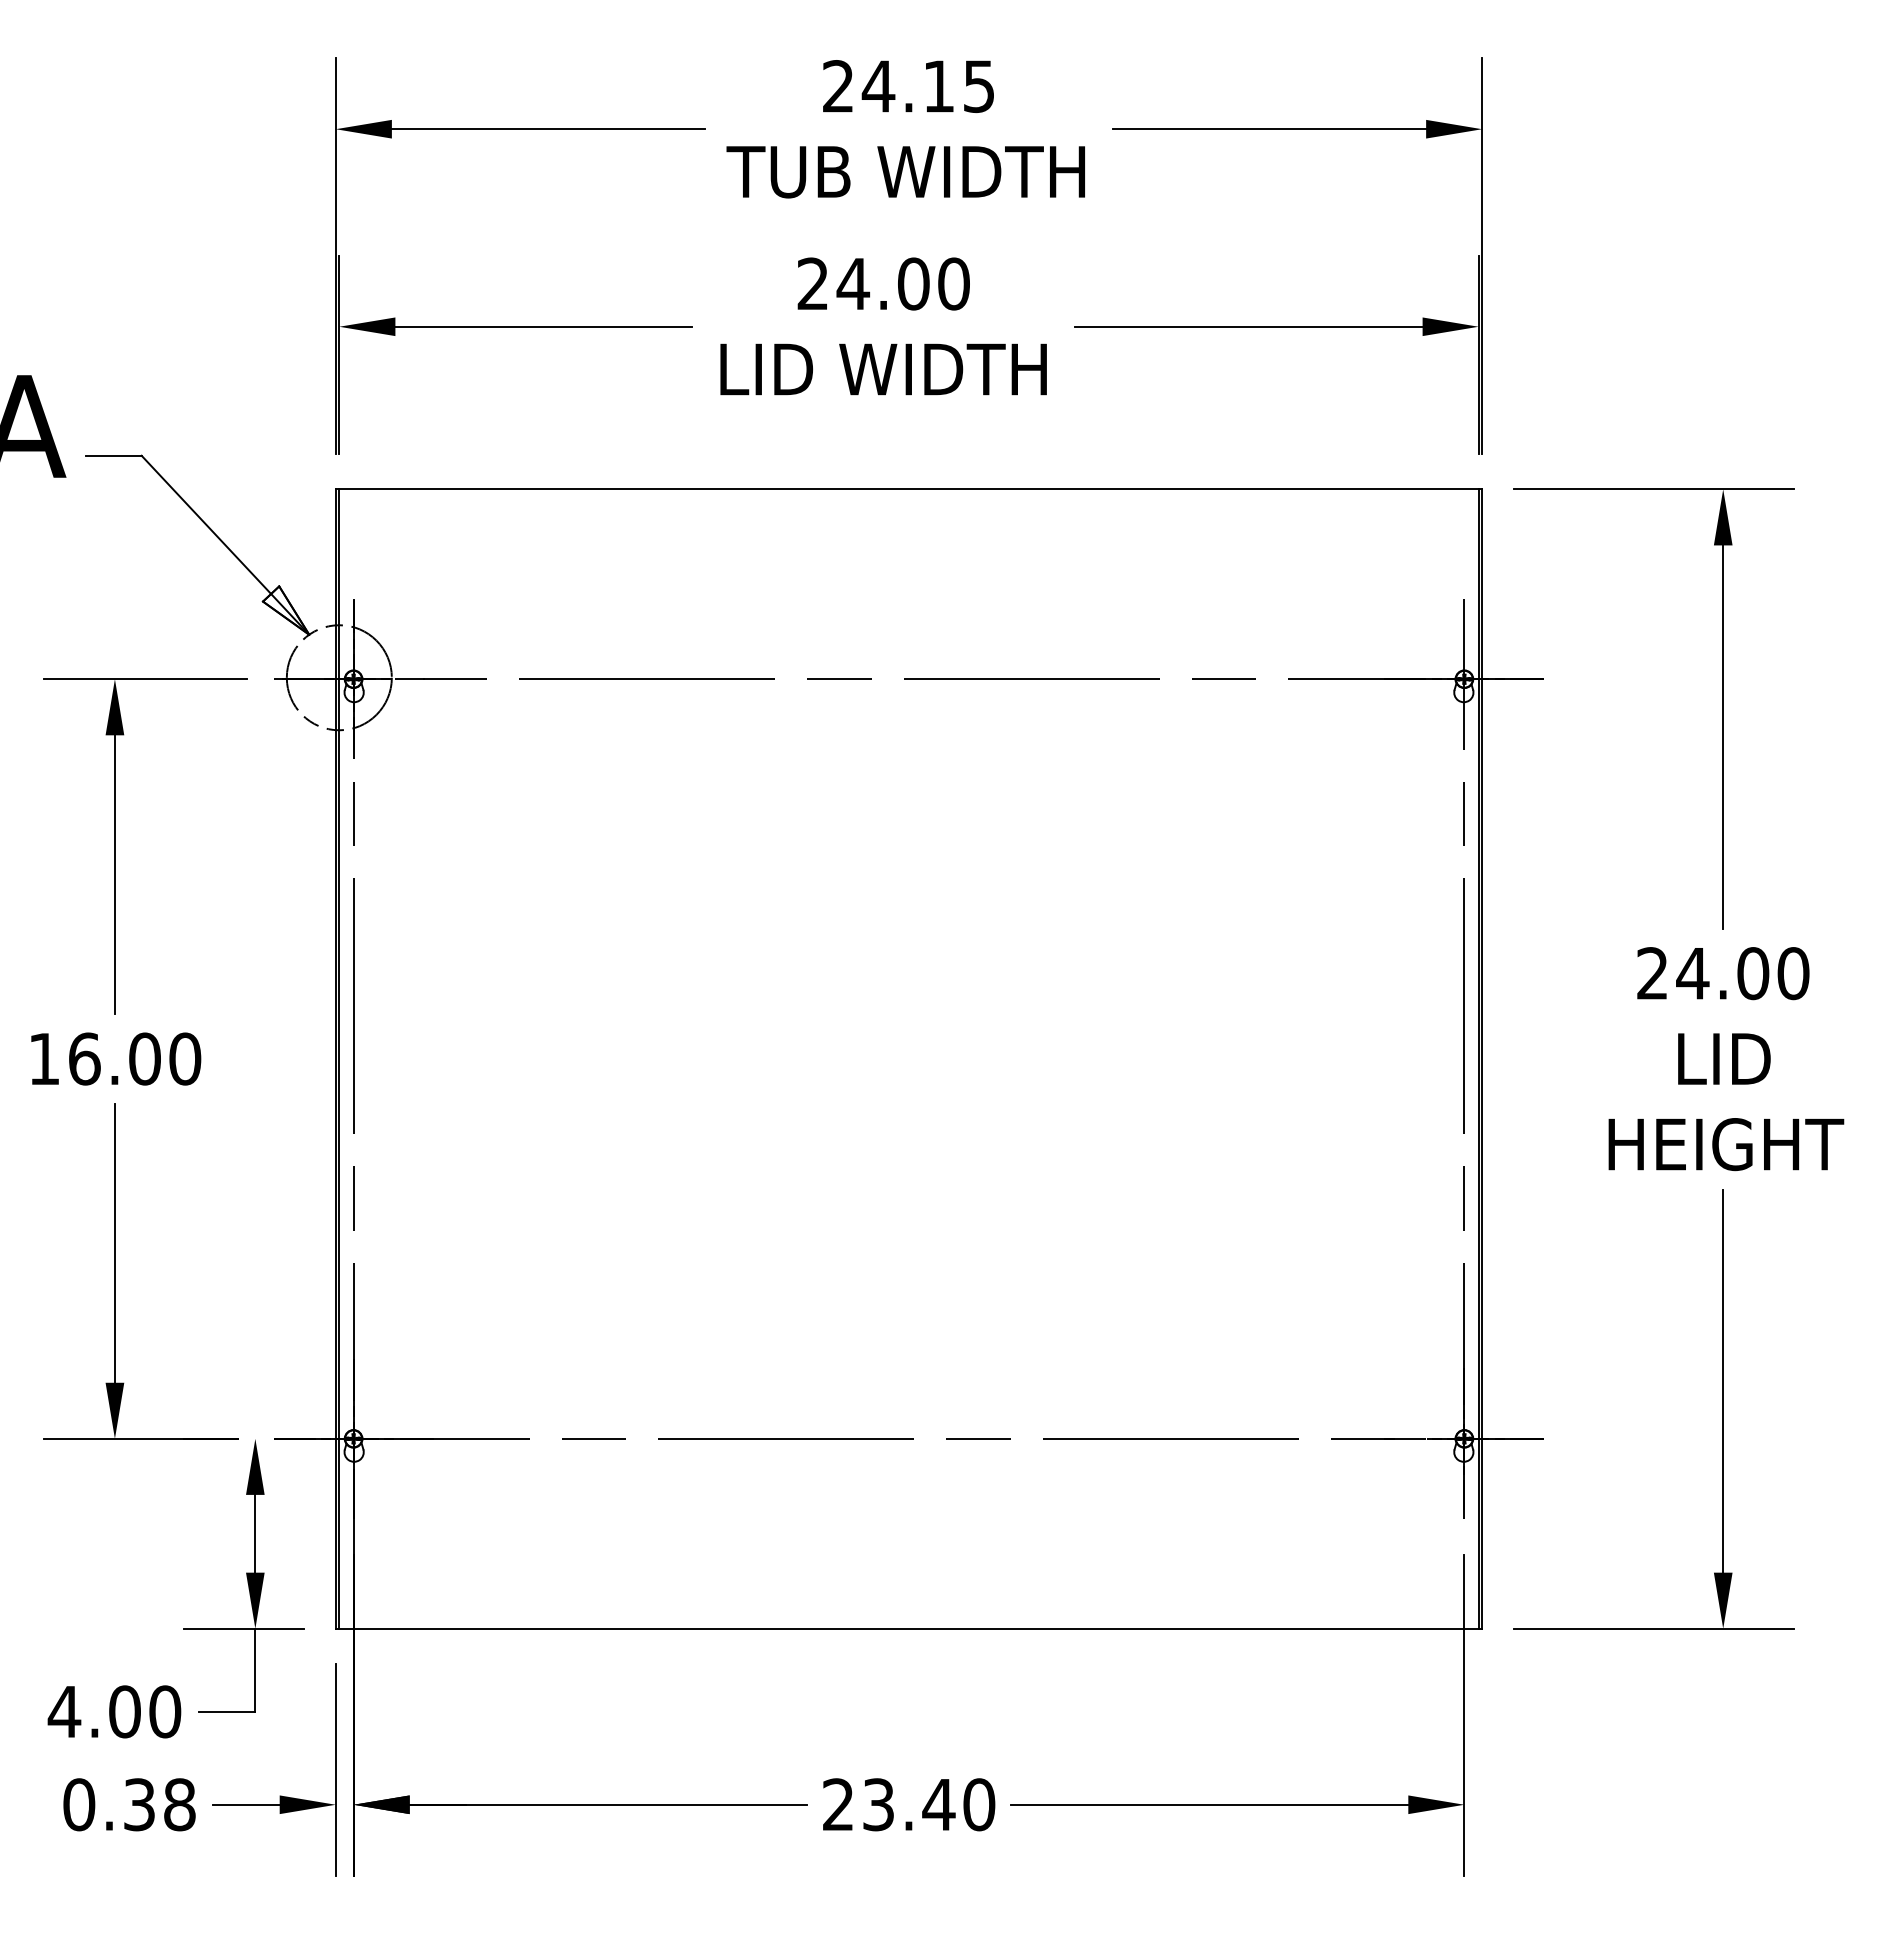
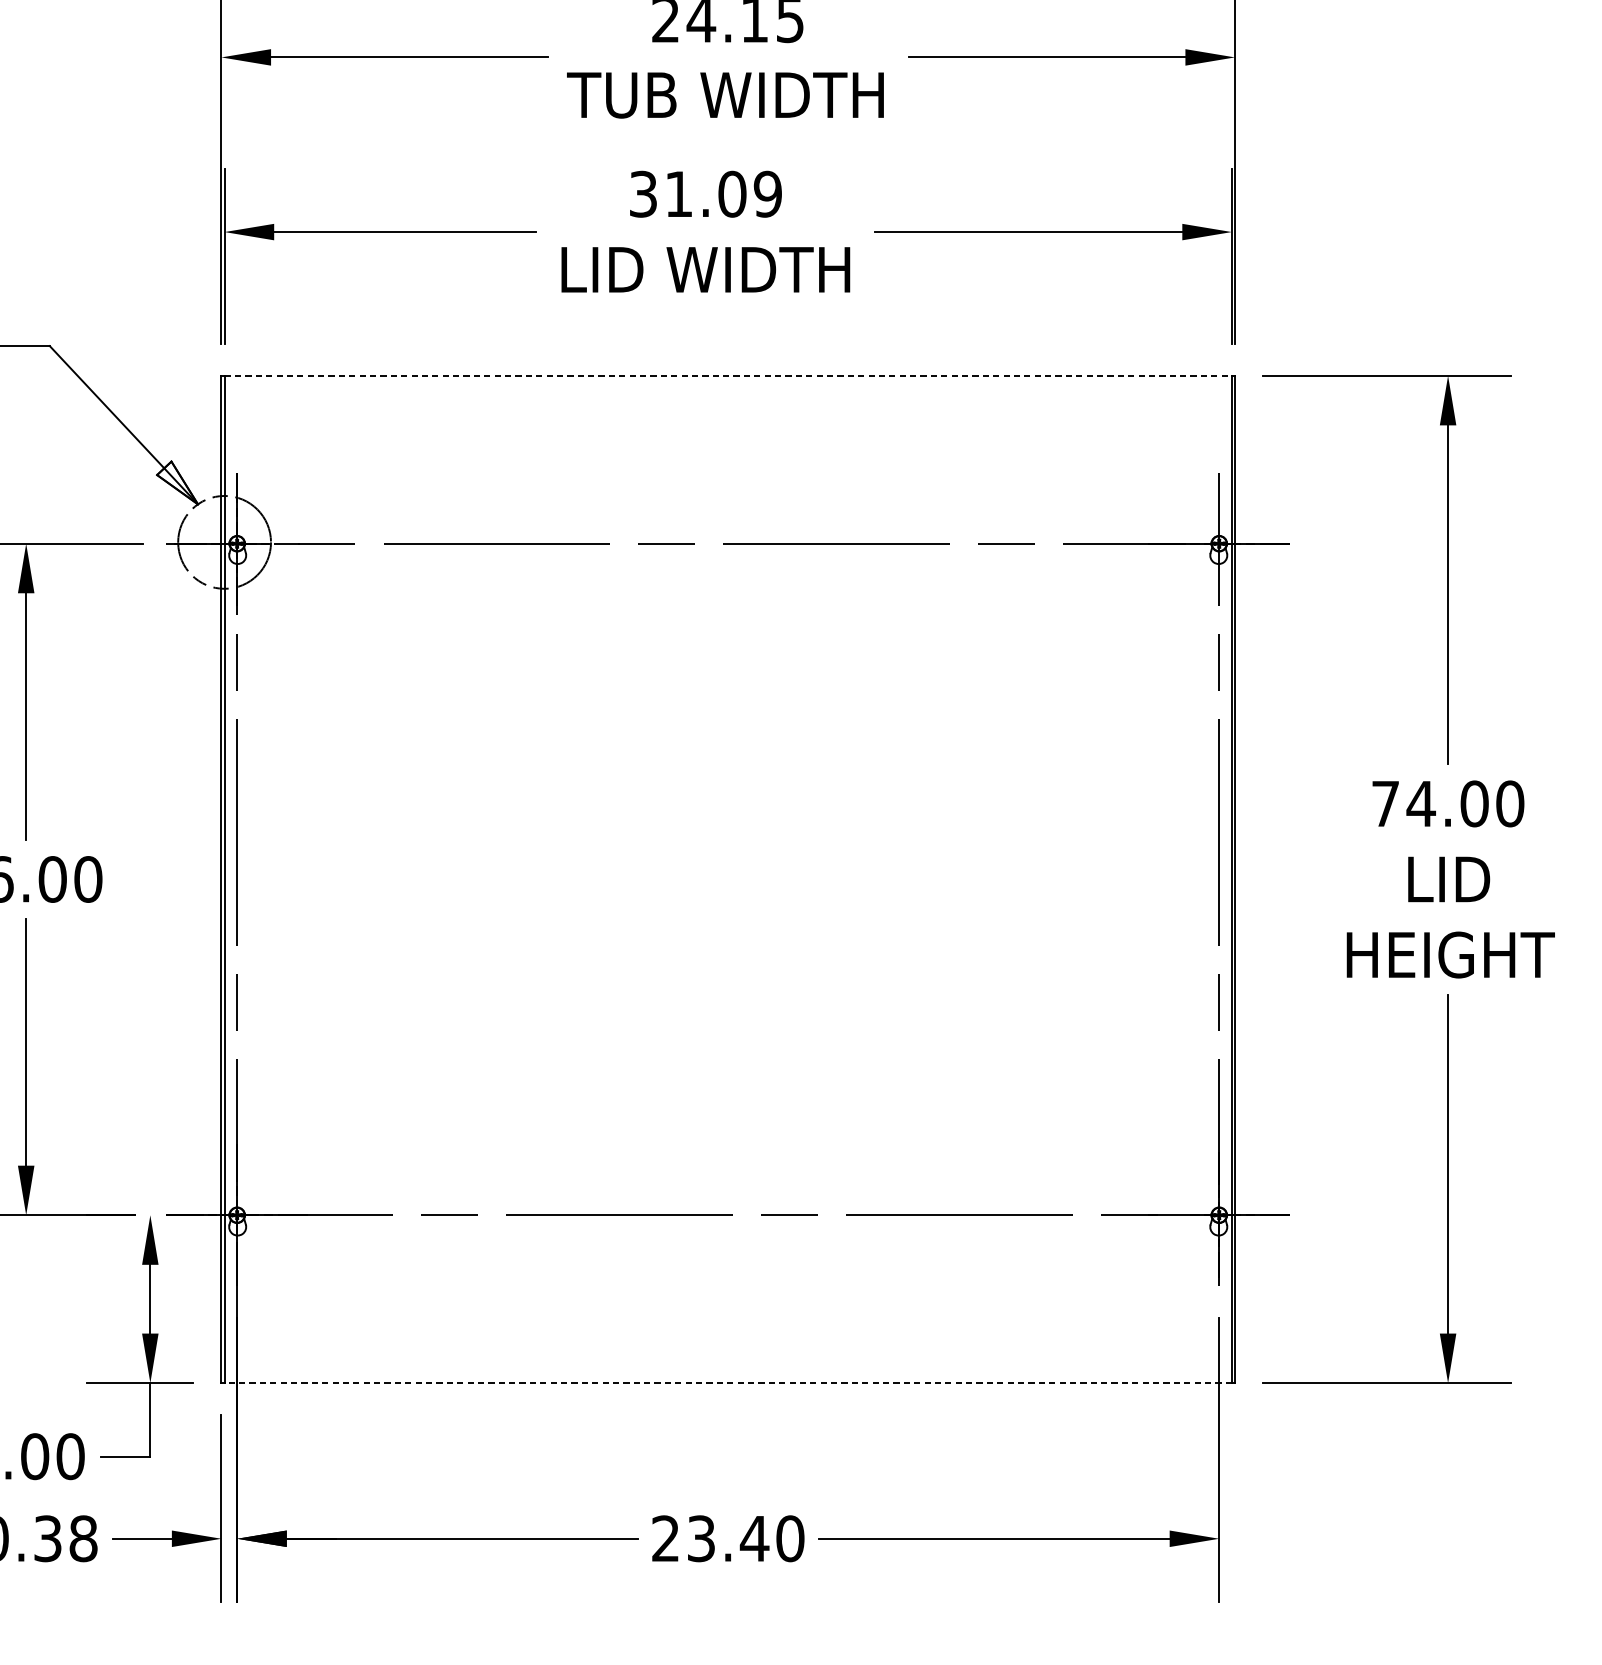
text: (883, 283) -> (705, 193), 24.00 -> 31.09
line: (909, 489) -> (728, 375), solid -> dashed
text: (1652, 973) -> (1385, 803), 24.00 -> 74.00
line: (909, 1628) -> (728, 1382), solid -> dashed

